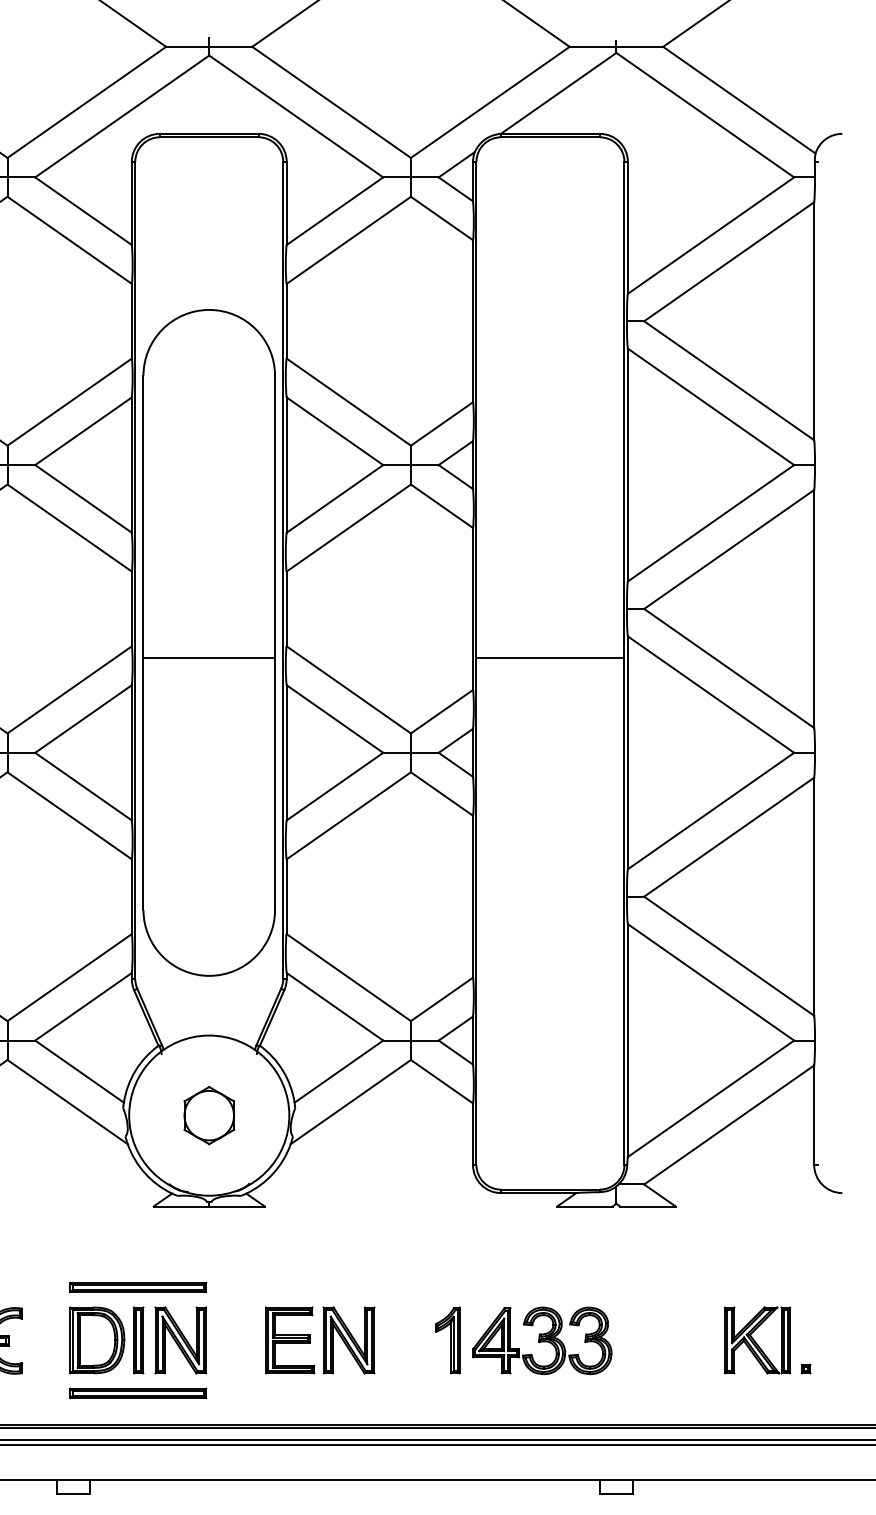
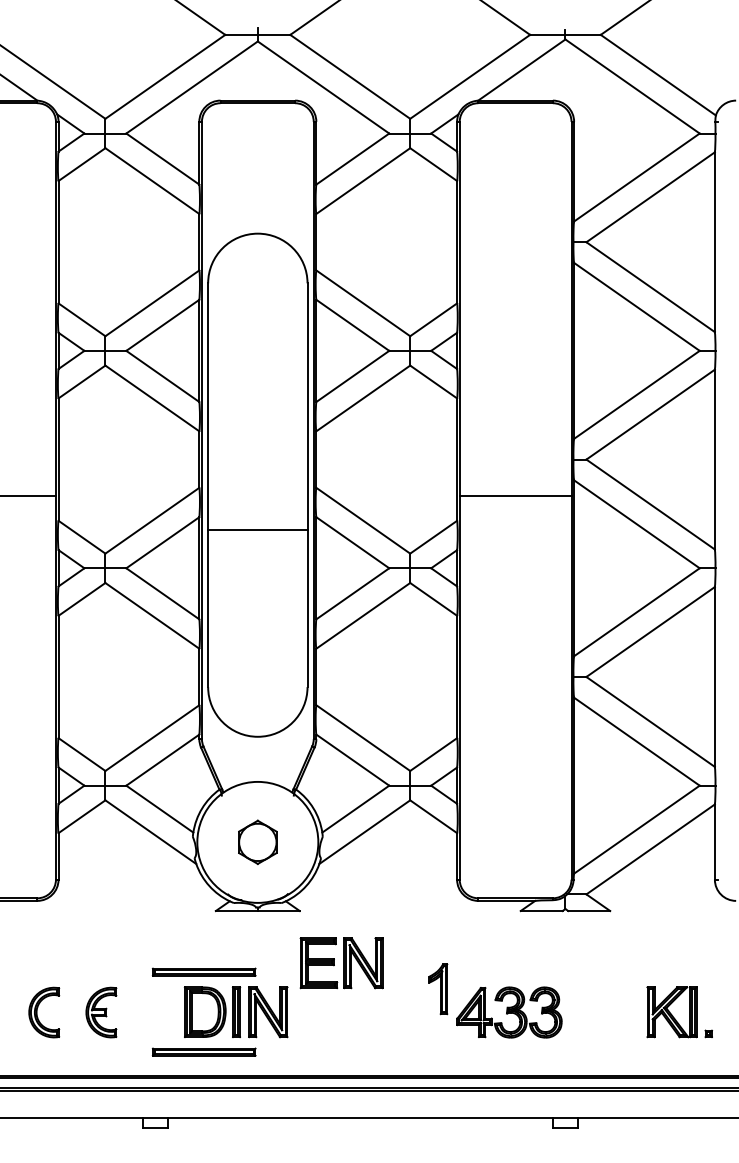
line: (208, 657) -> (257, 530), moved
part: (137, 1340) -> (235, 1012), moved
part: (319, 1340) -> (341, 963), moved
part: (448, 1340) -> (438, 989), moved

